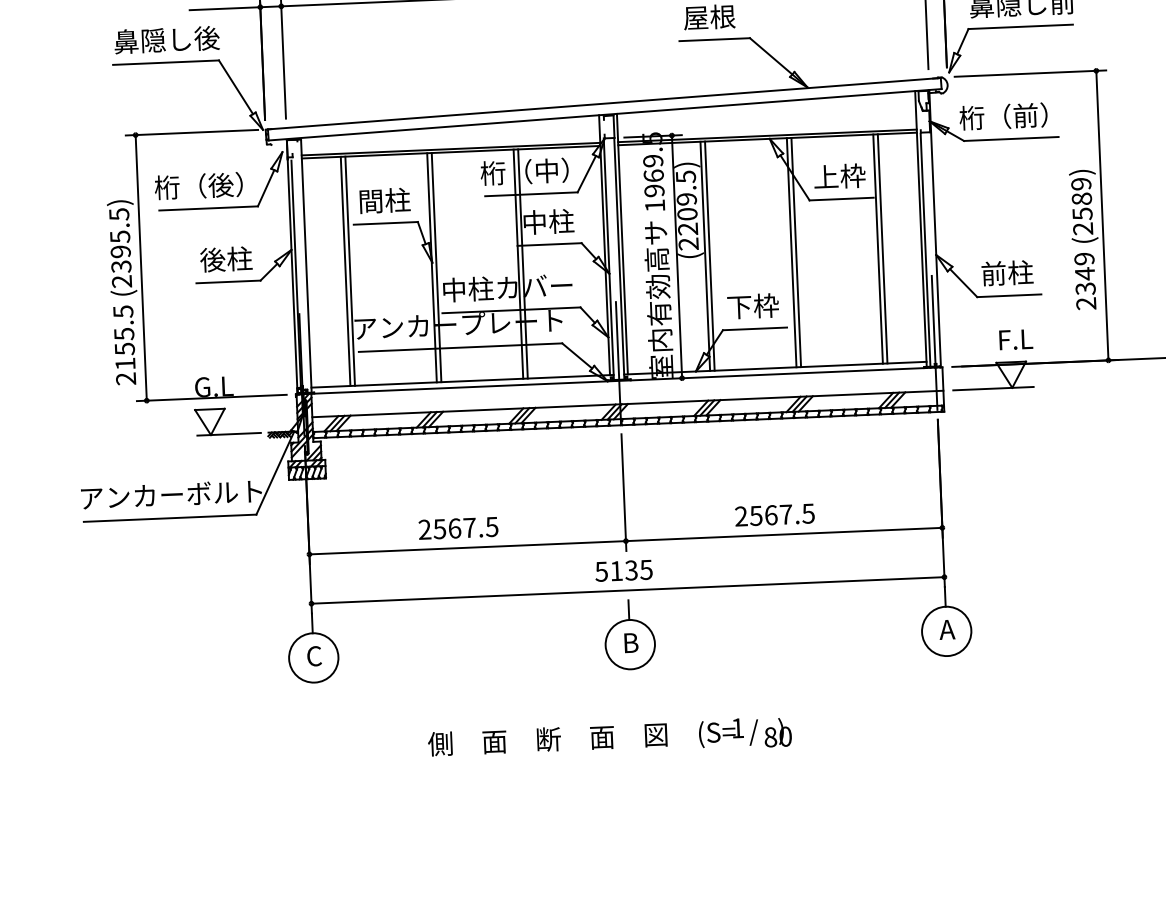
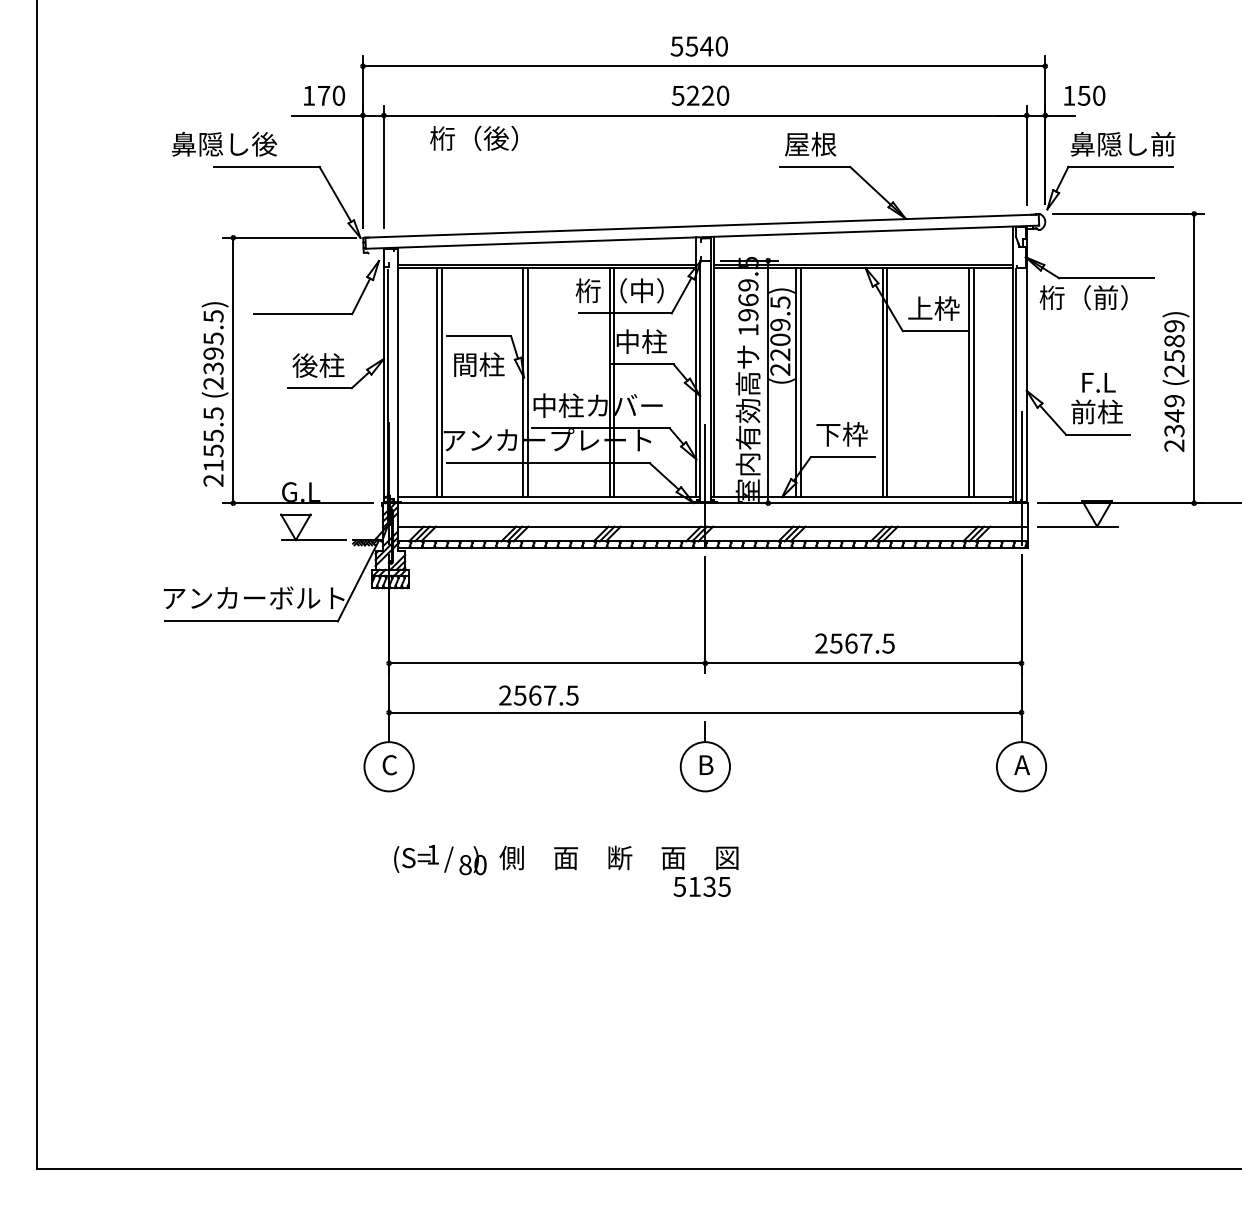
text: (166, 40) -> (224, 144), moved
text: (1003, 116) -> (1083, 297), moved
text: (198, 185) -> (473, 137), moved
text: (385, 200) -> (479, 364), moved
text: (1015, 339) -> (1098, 382), moved
text: (458, 528) -> (538, 695), moved
text: (623, 570) -> (701, 886), moved
text: (745, 733) -> (440, 860), moved

